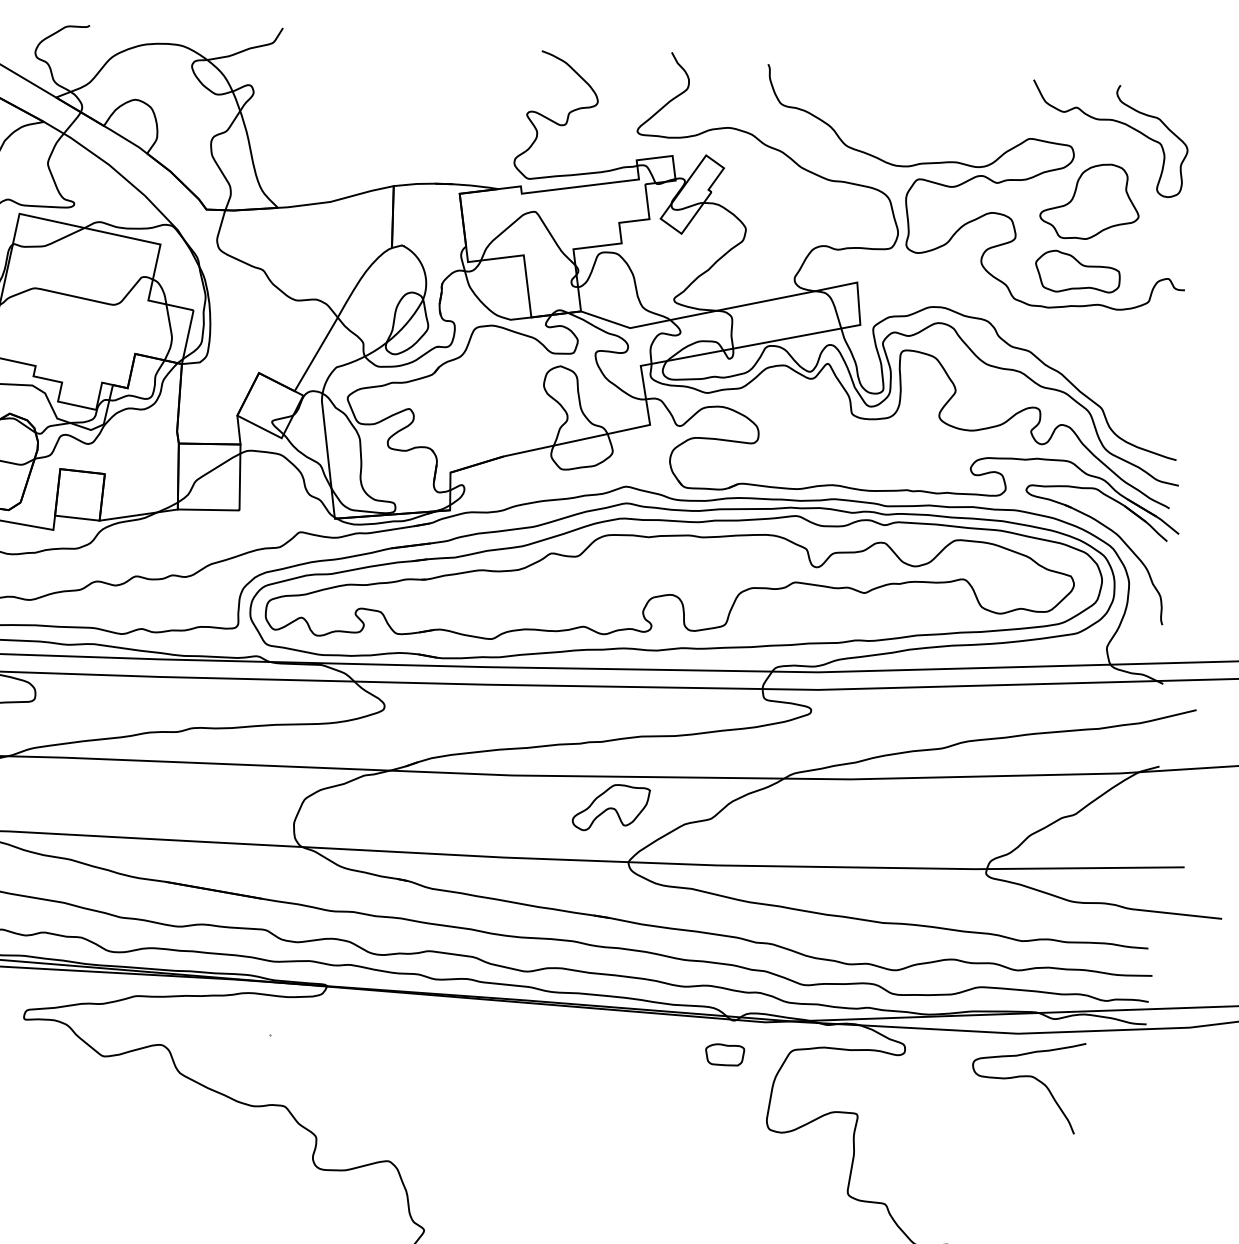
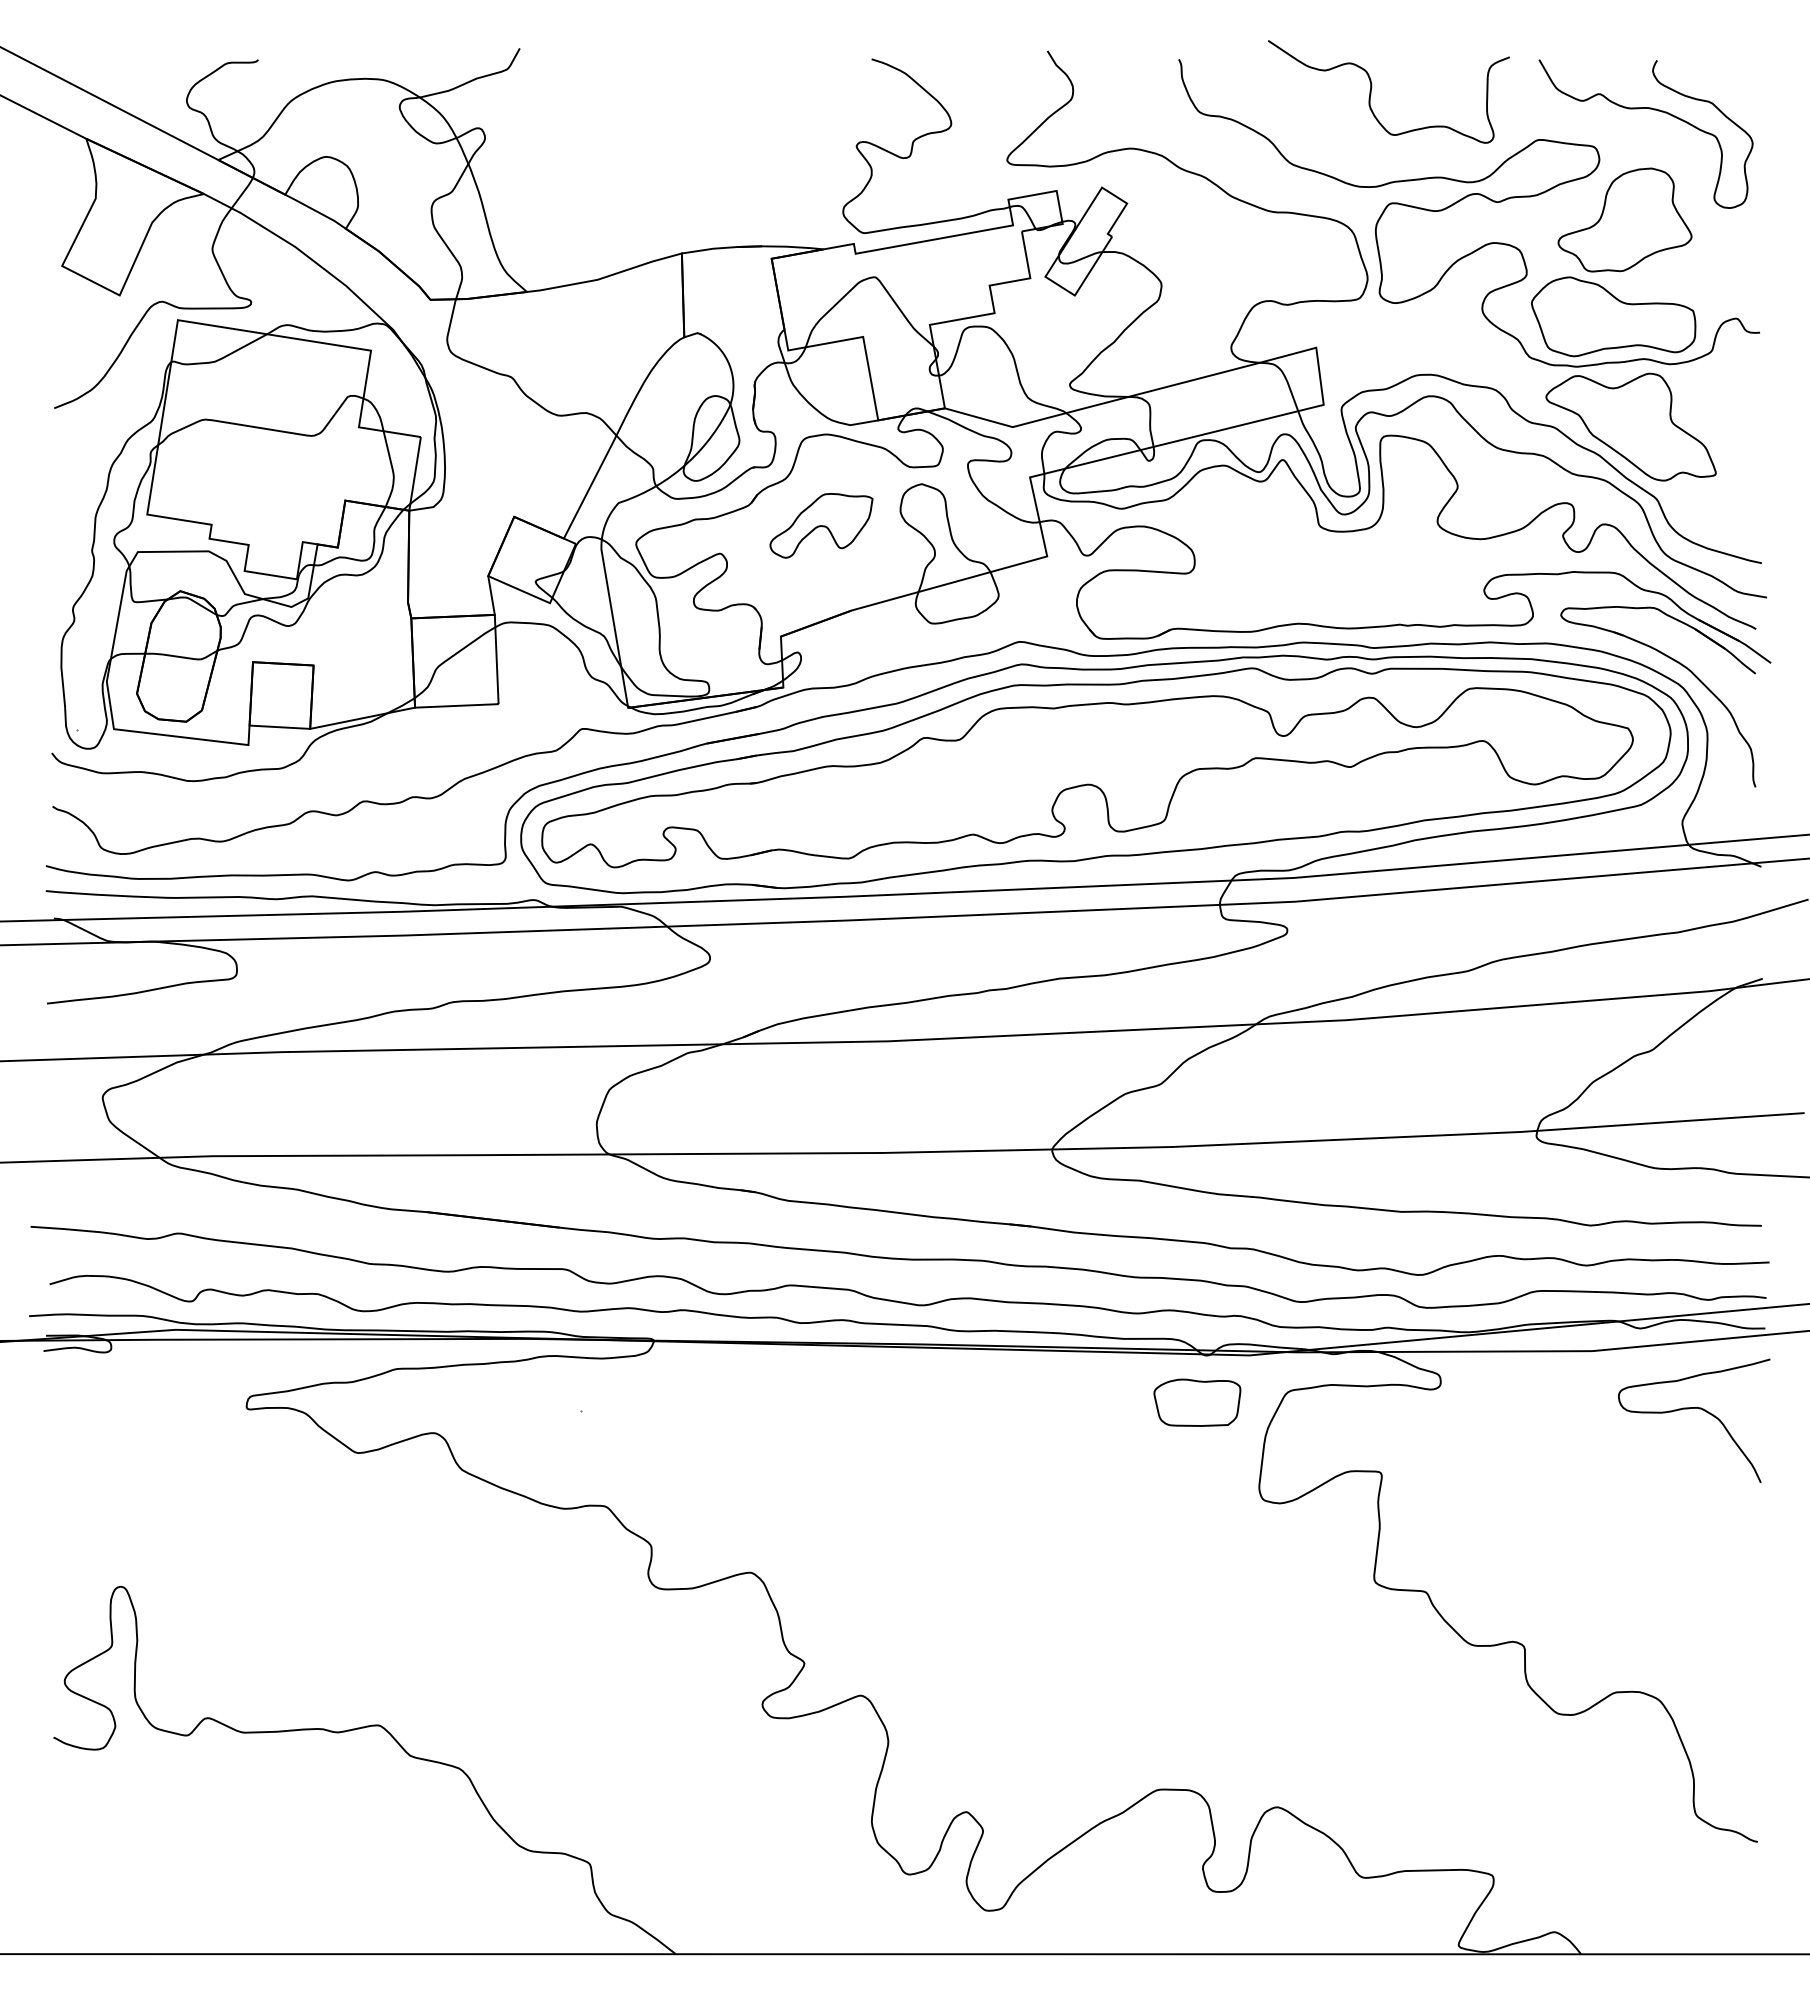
curve: (909, 93) -> (1372, 87), added
part: (1077, 272) -> (1613, 316), size x1.43
part: (1085, 353) -> (1630, 426), added
part: (611, 807) -> (821, 525), moved
part: (724, 1054) -> (1197, 1402), size x1.67
curve: (1028, 1076) -> (1694, 1408), moved

